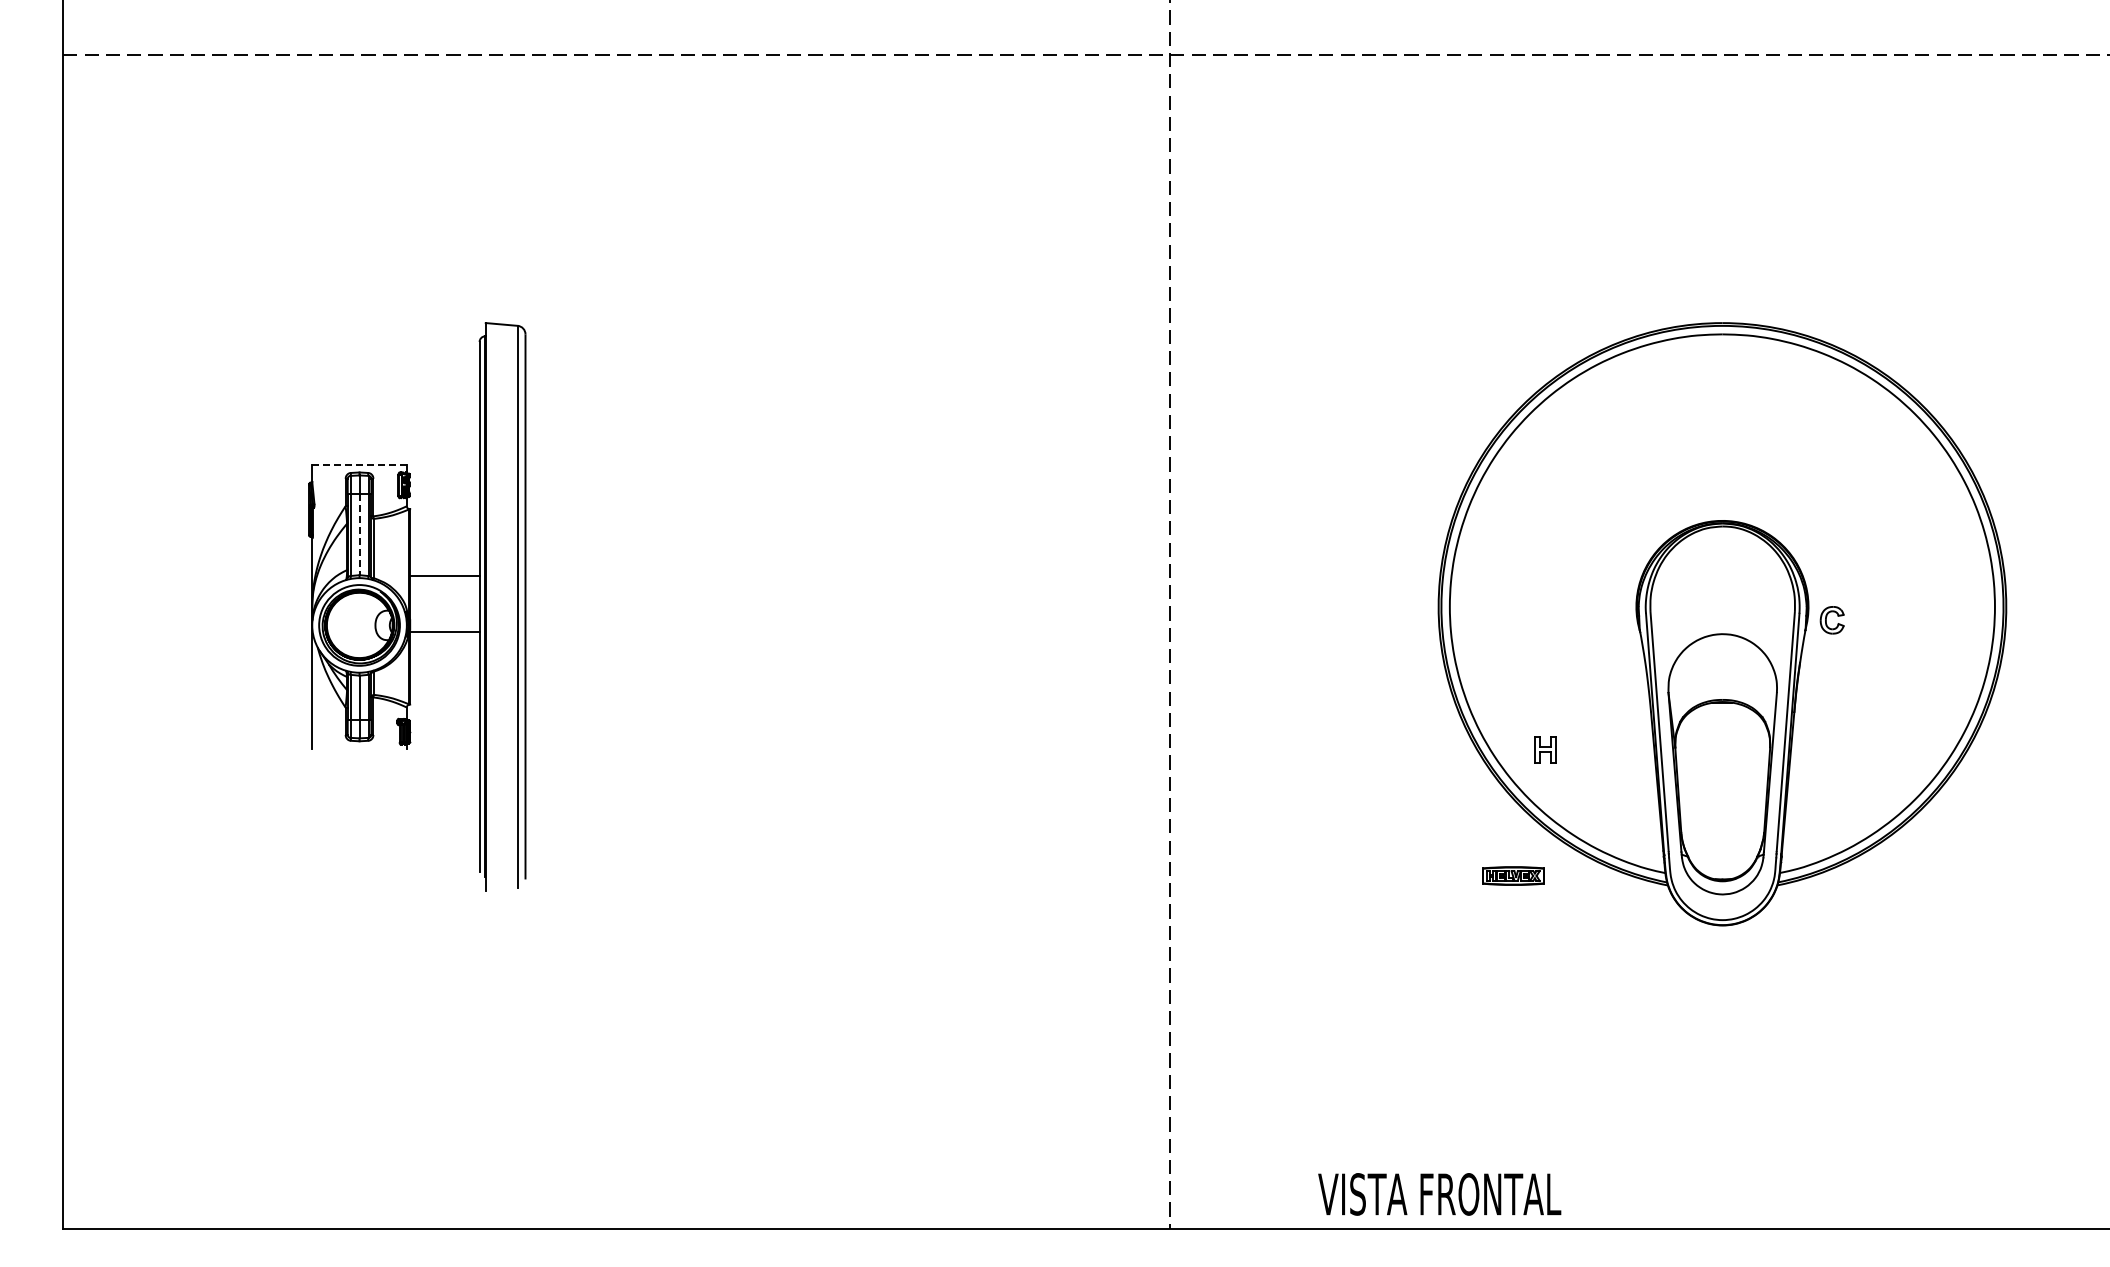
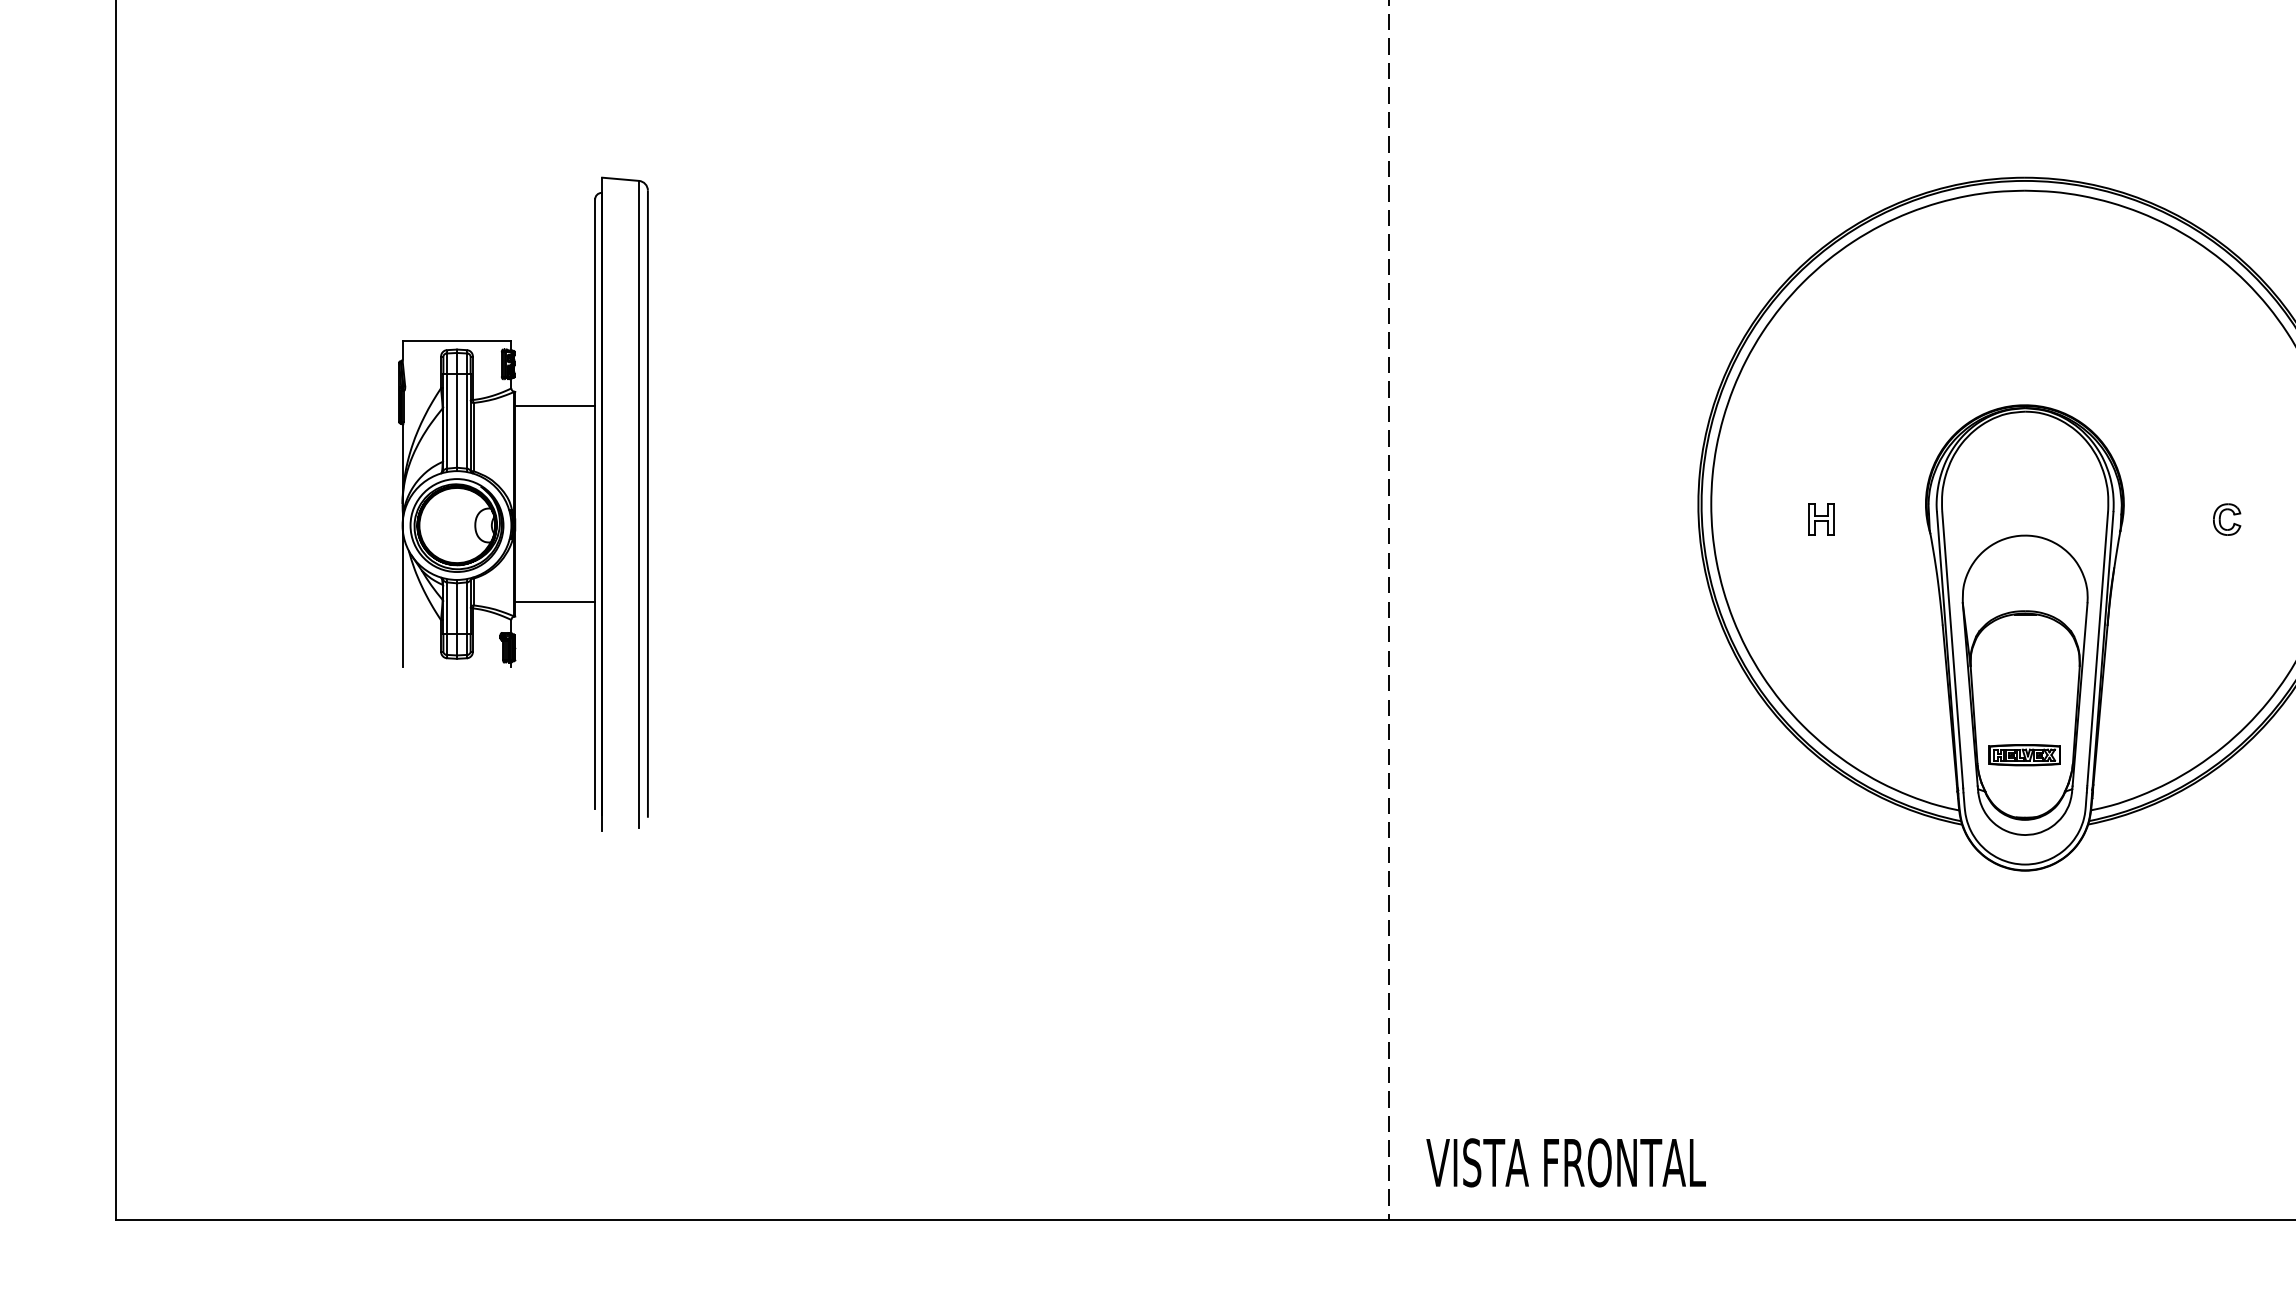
line: (359, 464) -> (456, 340), dashed -> solid
line: (359, 534) -> (456, 420), dashed -> solid
line: (444, 575) -> (554, 405), moved
part: (1831, 620) -> (2226, 519), moved
line: (444, 632) -> (554, 602), moved
part: (1545, 749) -> (1821, 518), moved
part: (1513, 875) -> (2024, 754), moved
text: (1439, 1194) -> (1565, 1162), moved

